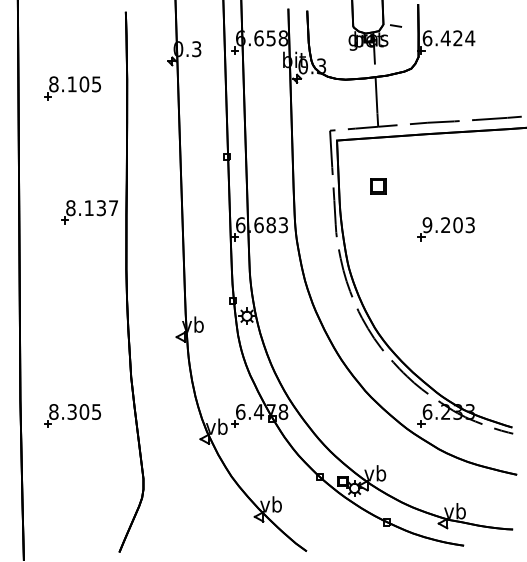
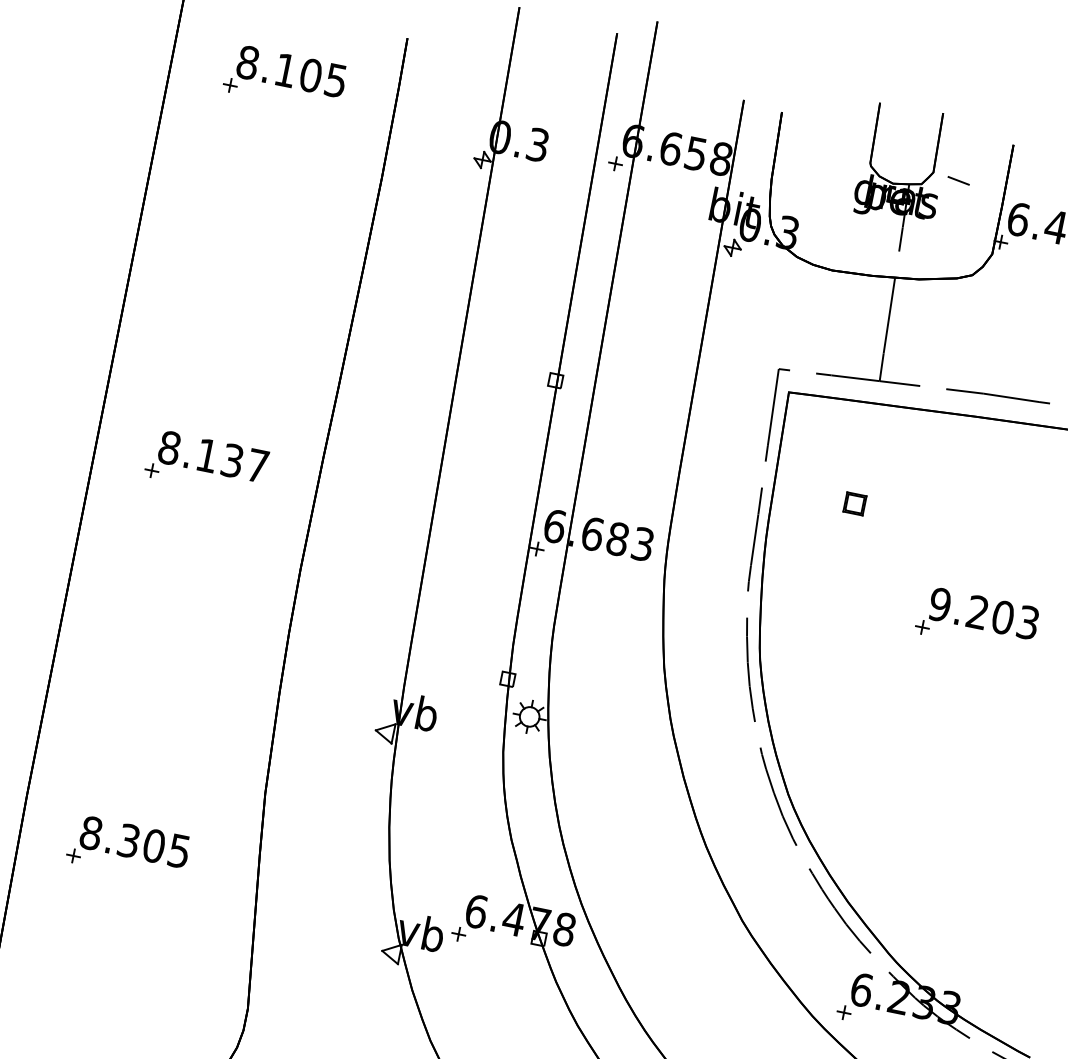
part: (72, 88) -> (284, 79), moved
part: (378, 186) -> (855, 504), size x0.62
part: (89, 212) -> (206, 464), moved

